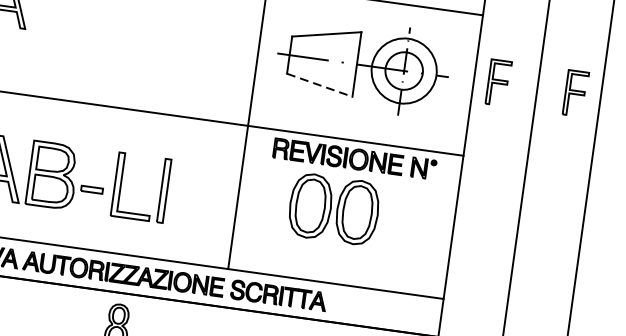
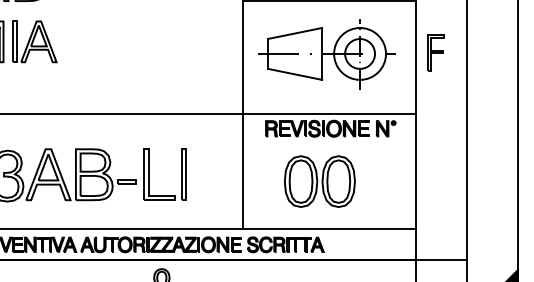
line: (320, 85) -> (295, 74), dashed -> solid
part: (575, 92) -> (497, 52), removed
part: (333, 209) -> (319, 181), moved

